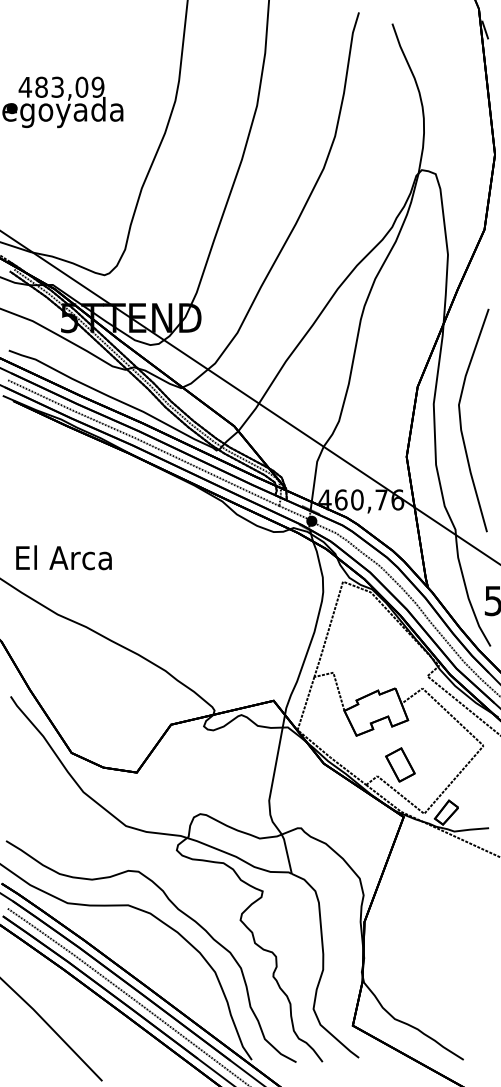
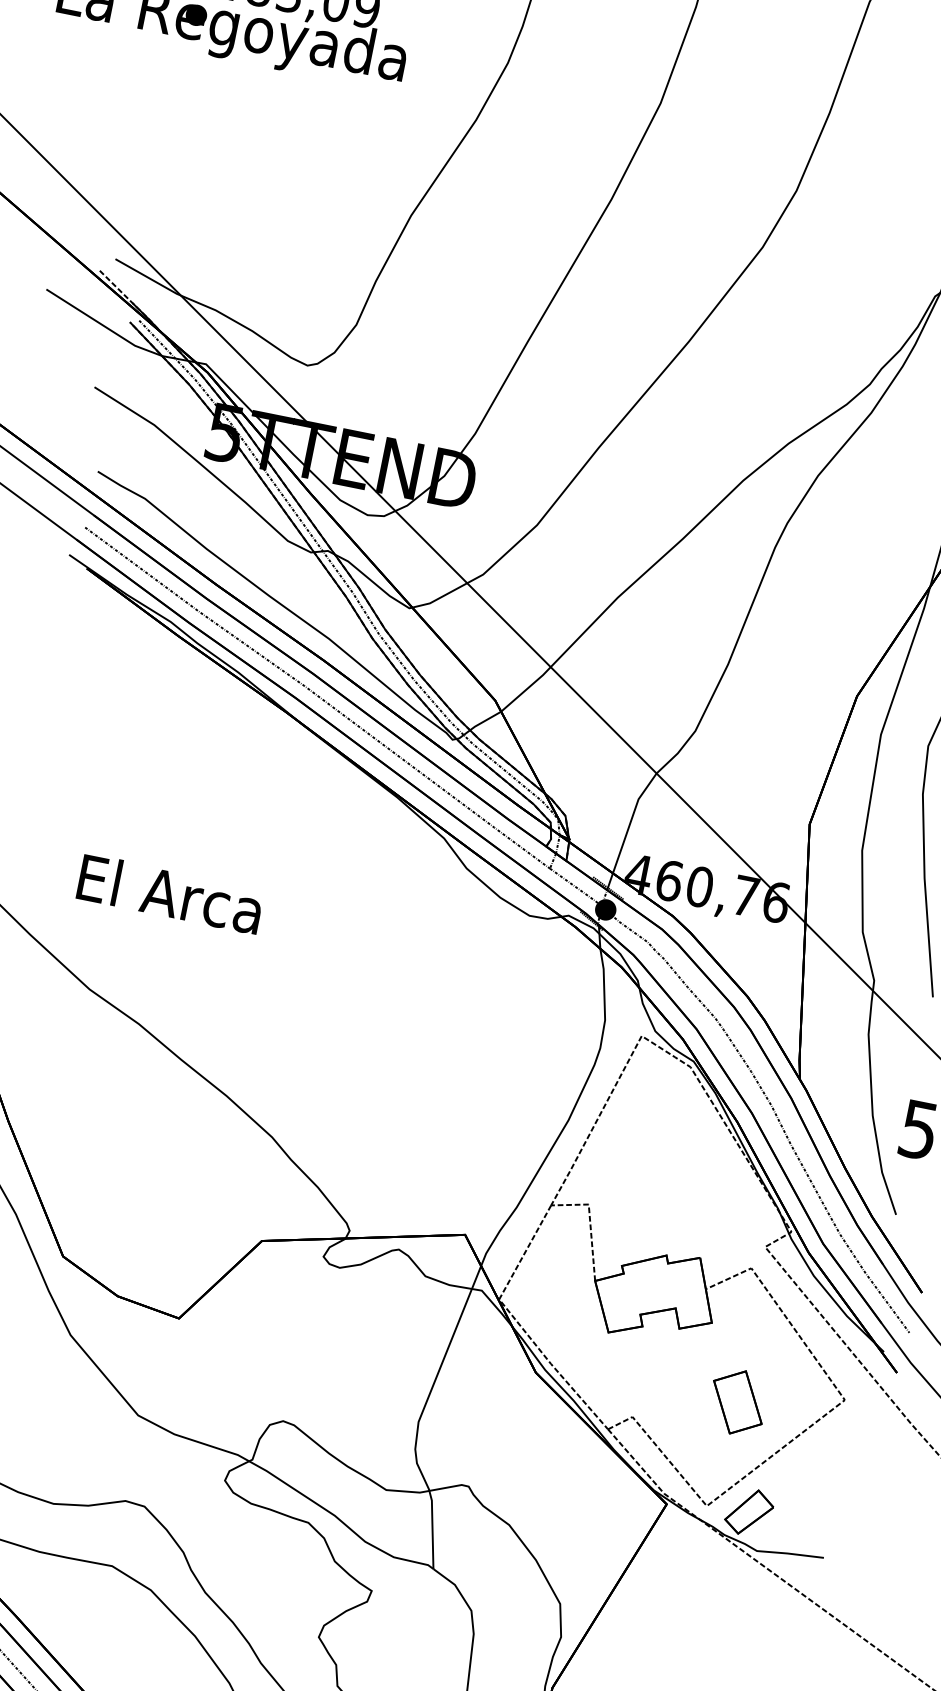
text: (63, 557) -> (169, 893), moved
part: (400, 764) -> (738, 1401), moved

